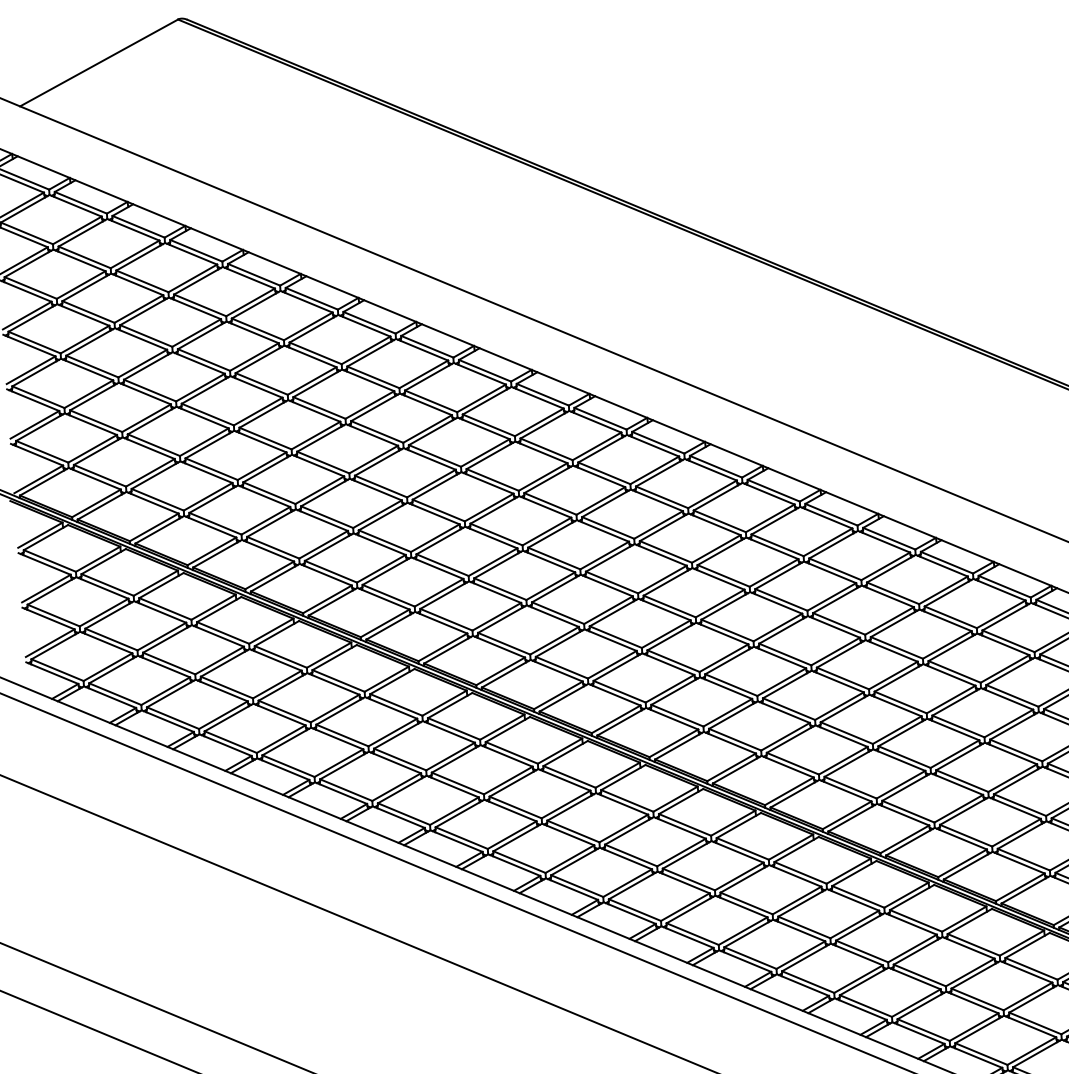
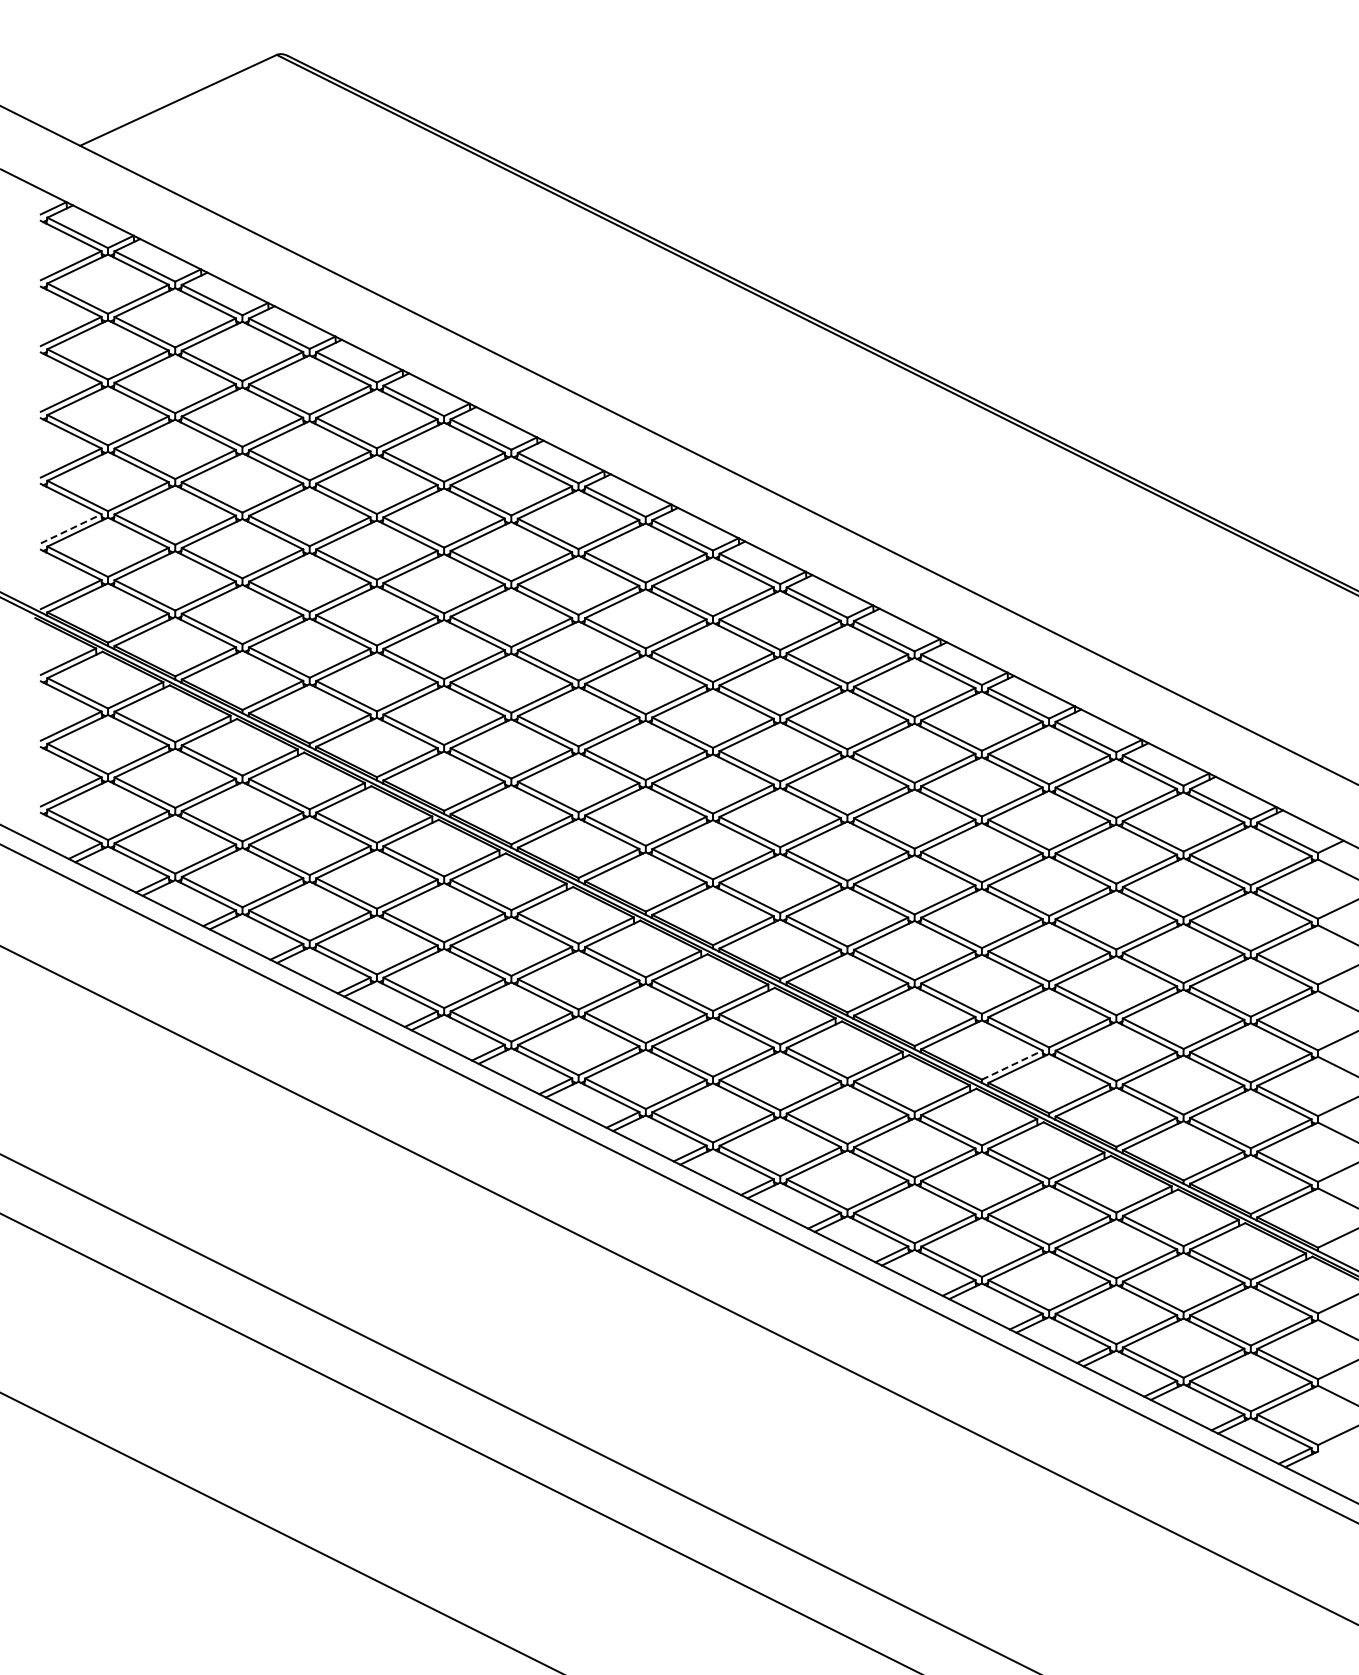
line: (35, 424) -> (71, 528), solid -> dashed
line: (847, 815) -> (1012, 1065), solid -> dashed

